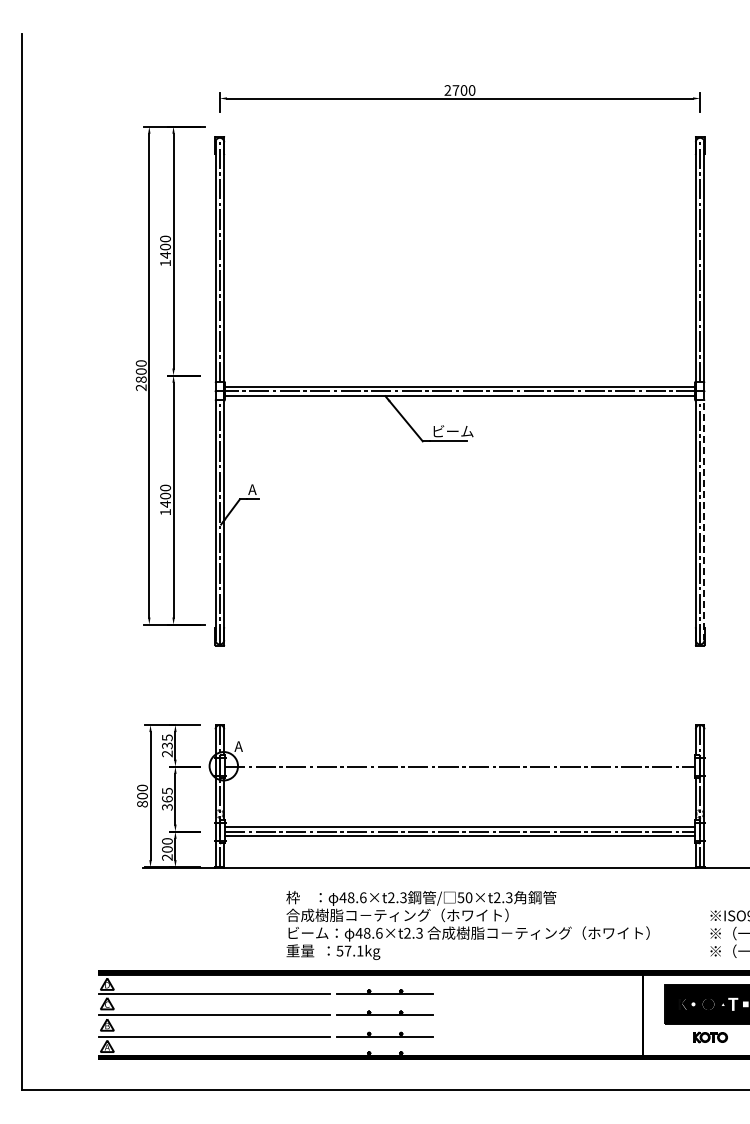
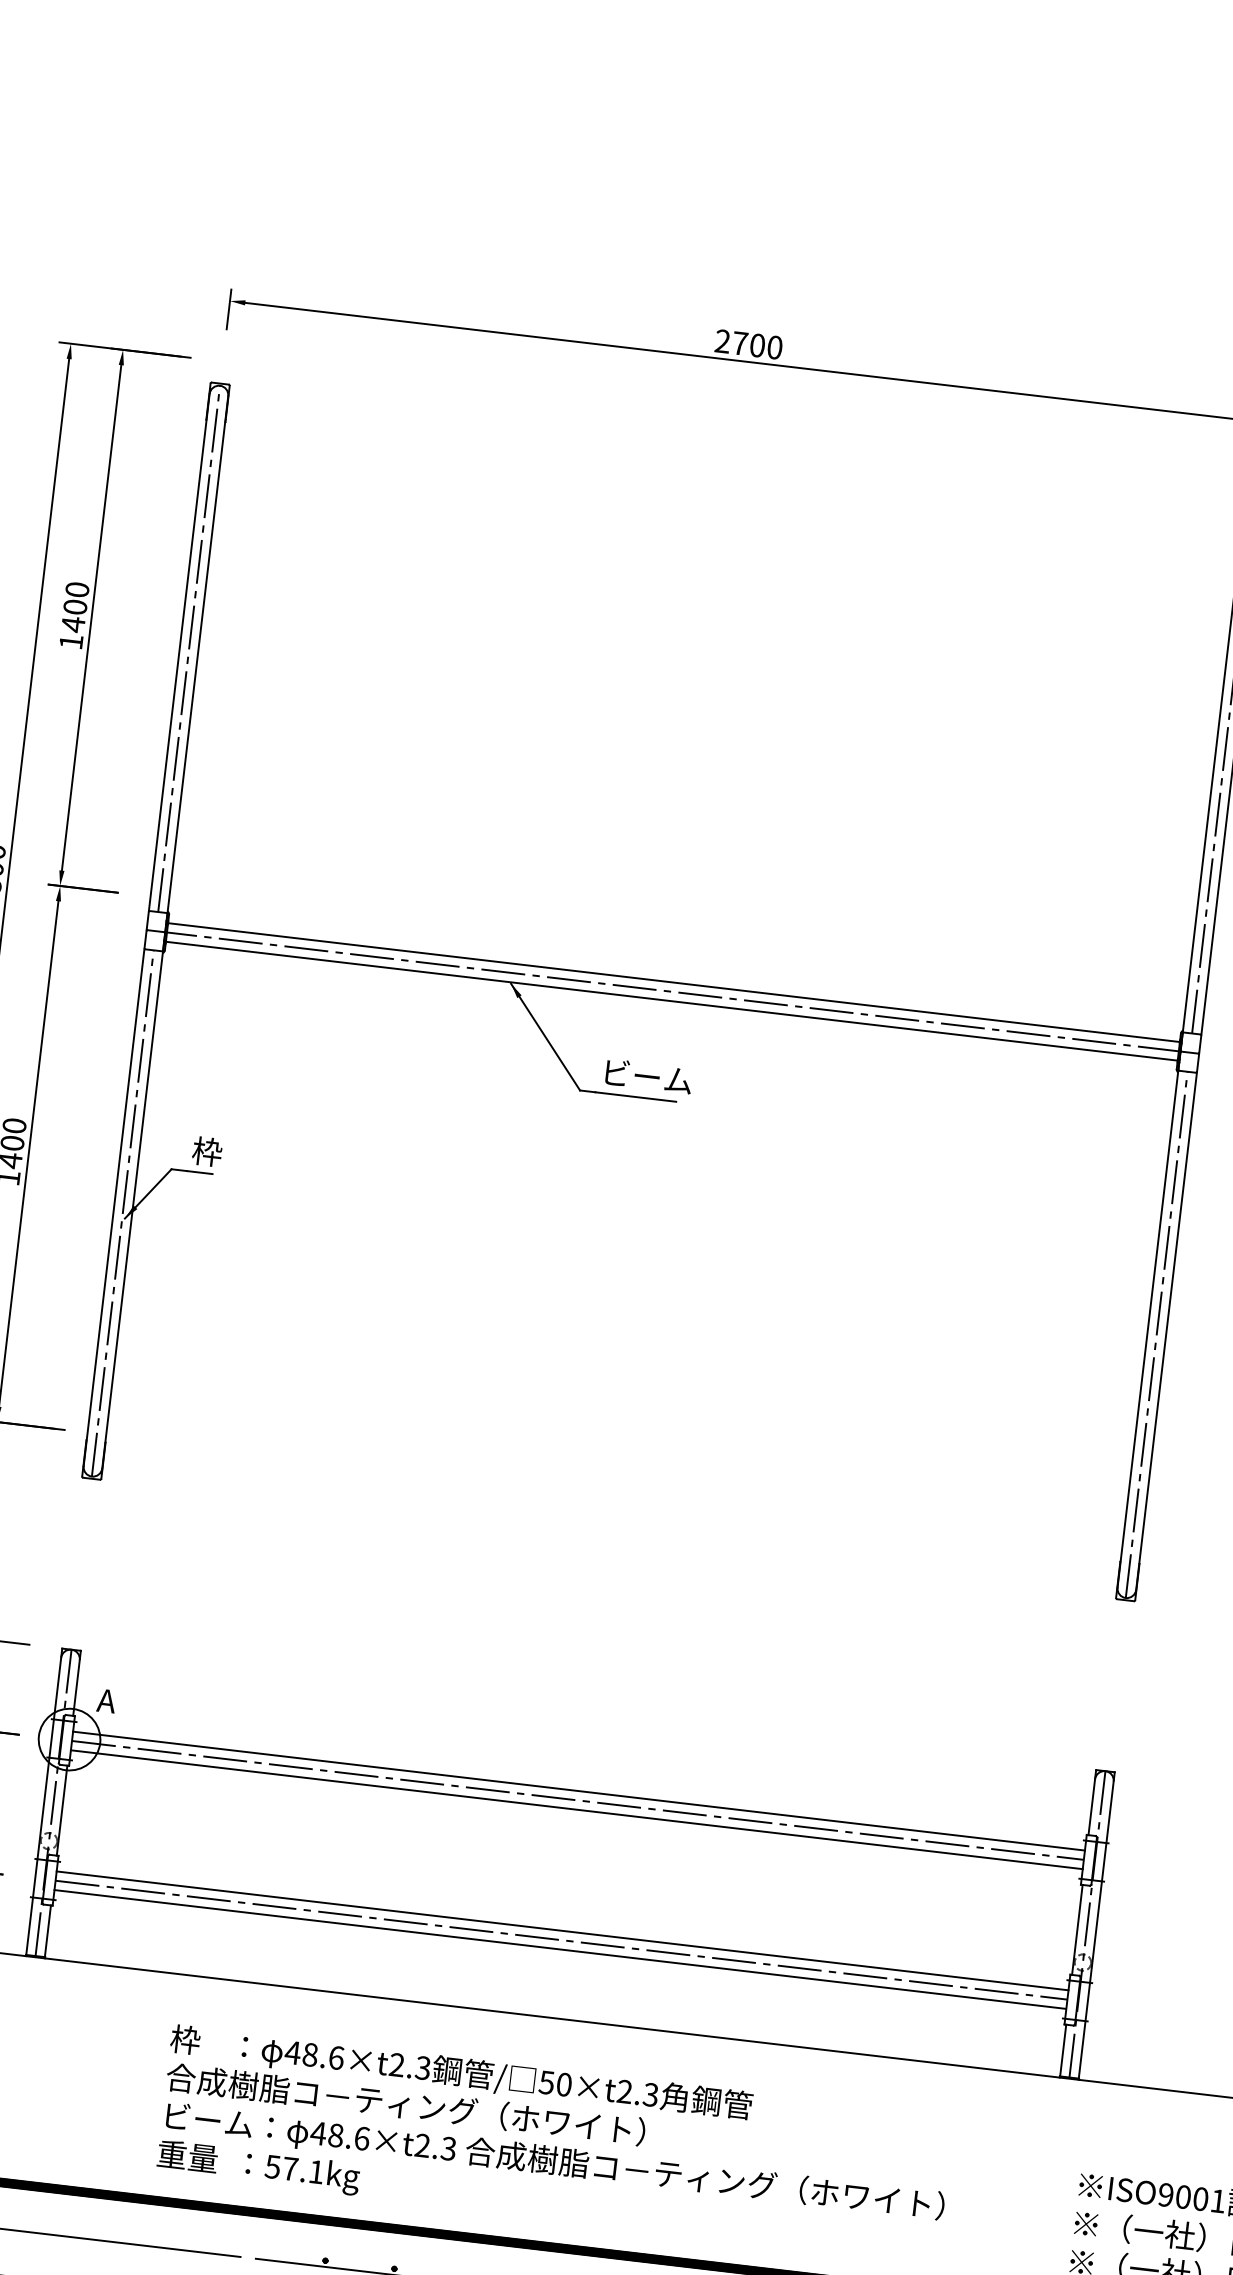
text: (254, 489) -> (205, 1151), A -> 枠
line: (704, 516) -> (1167, 1323), dashed -> solid
line: (460, 762) -> (580, 1791), added
line: (460, 771) -> (577, 1810), added

